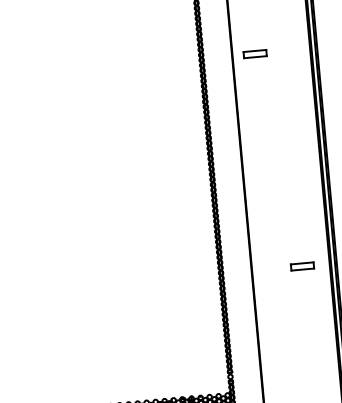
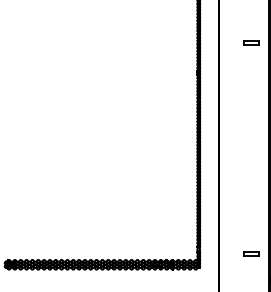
part: (254, 52) -> (251, 42), moved
part: (302, 265) -> (251, 253), moved

